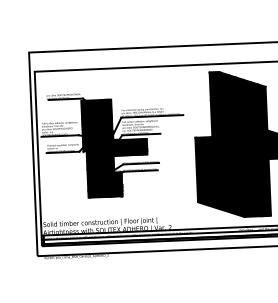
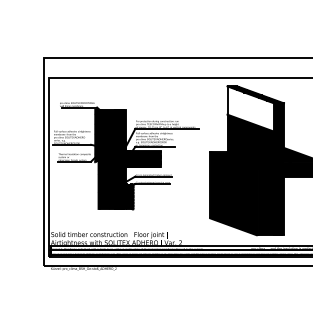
fill: (233, 93) -> (250, 108), removed

